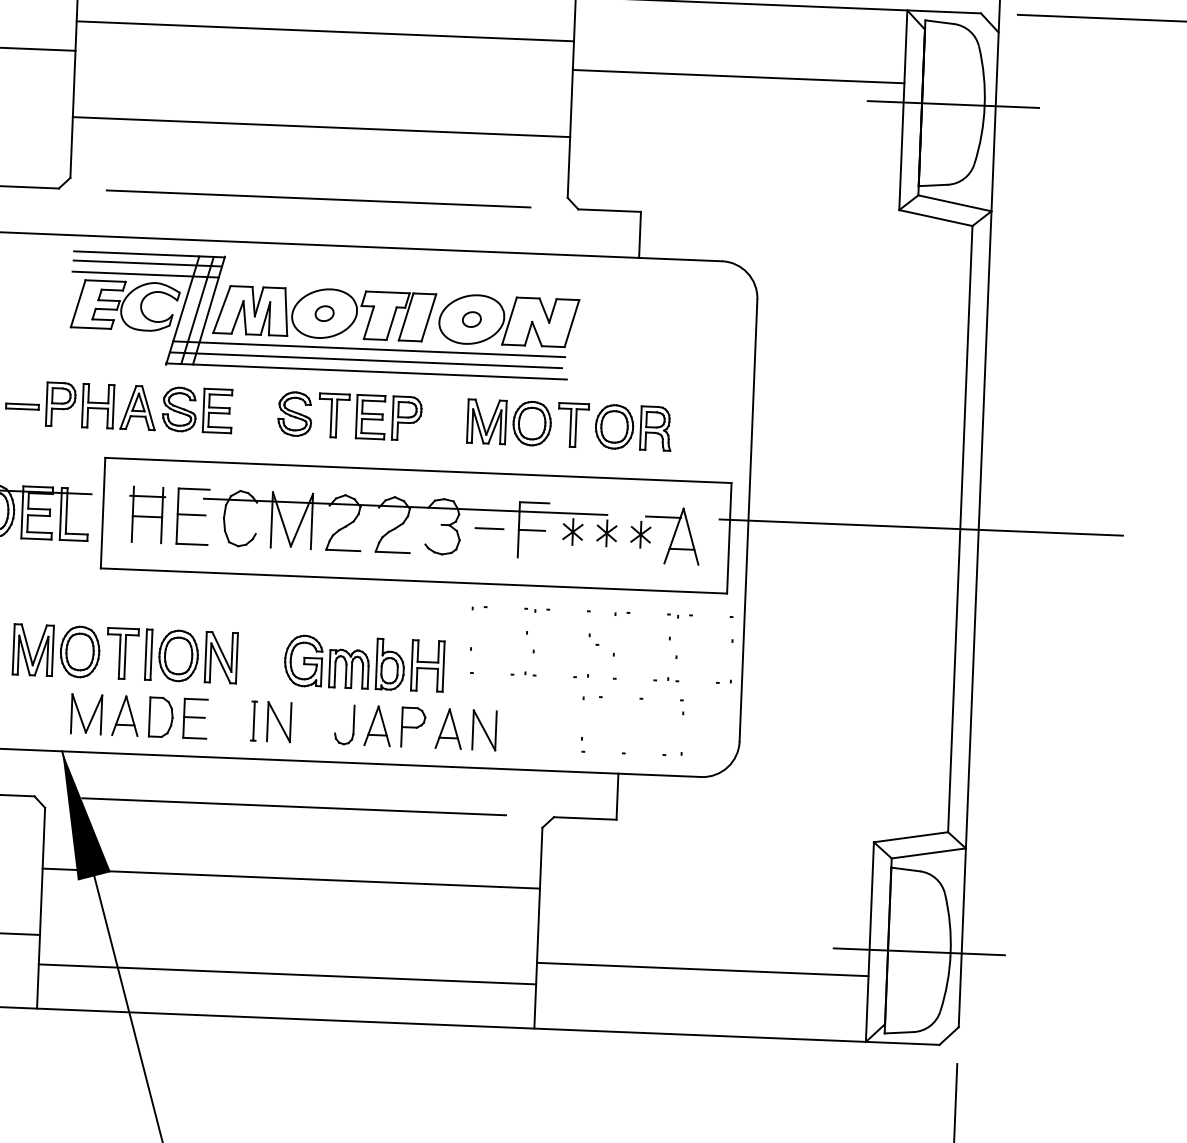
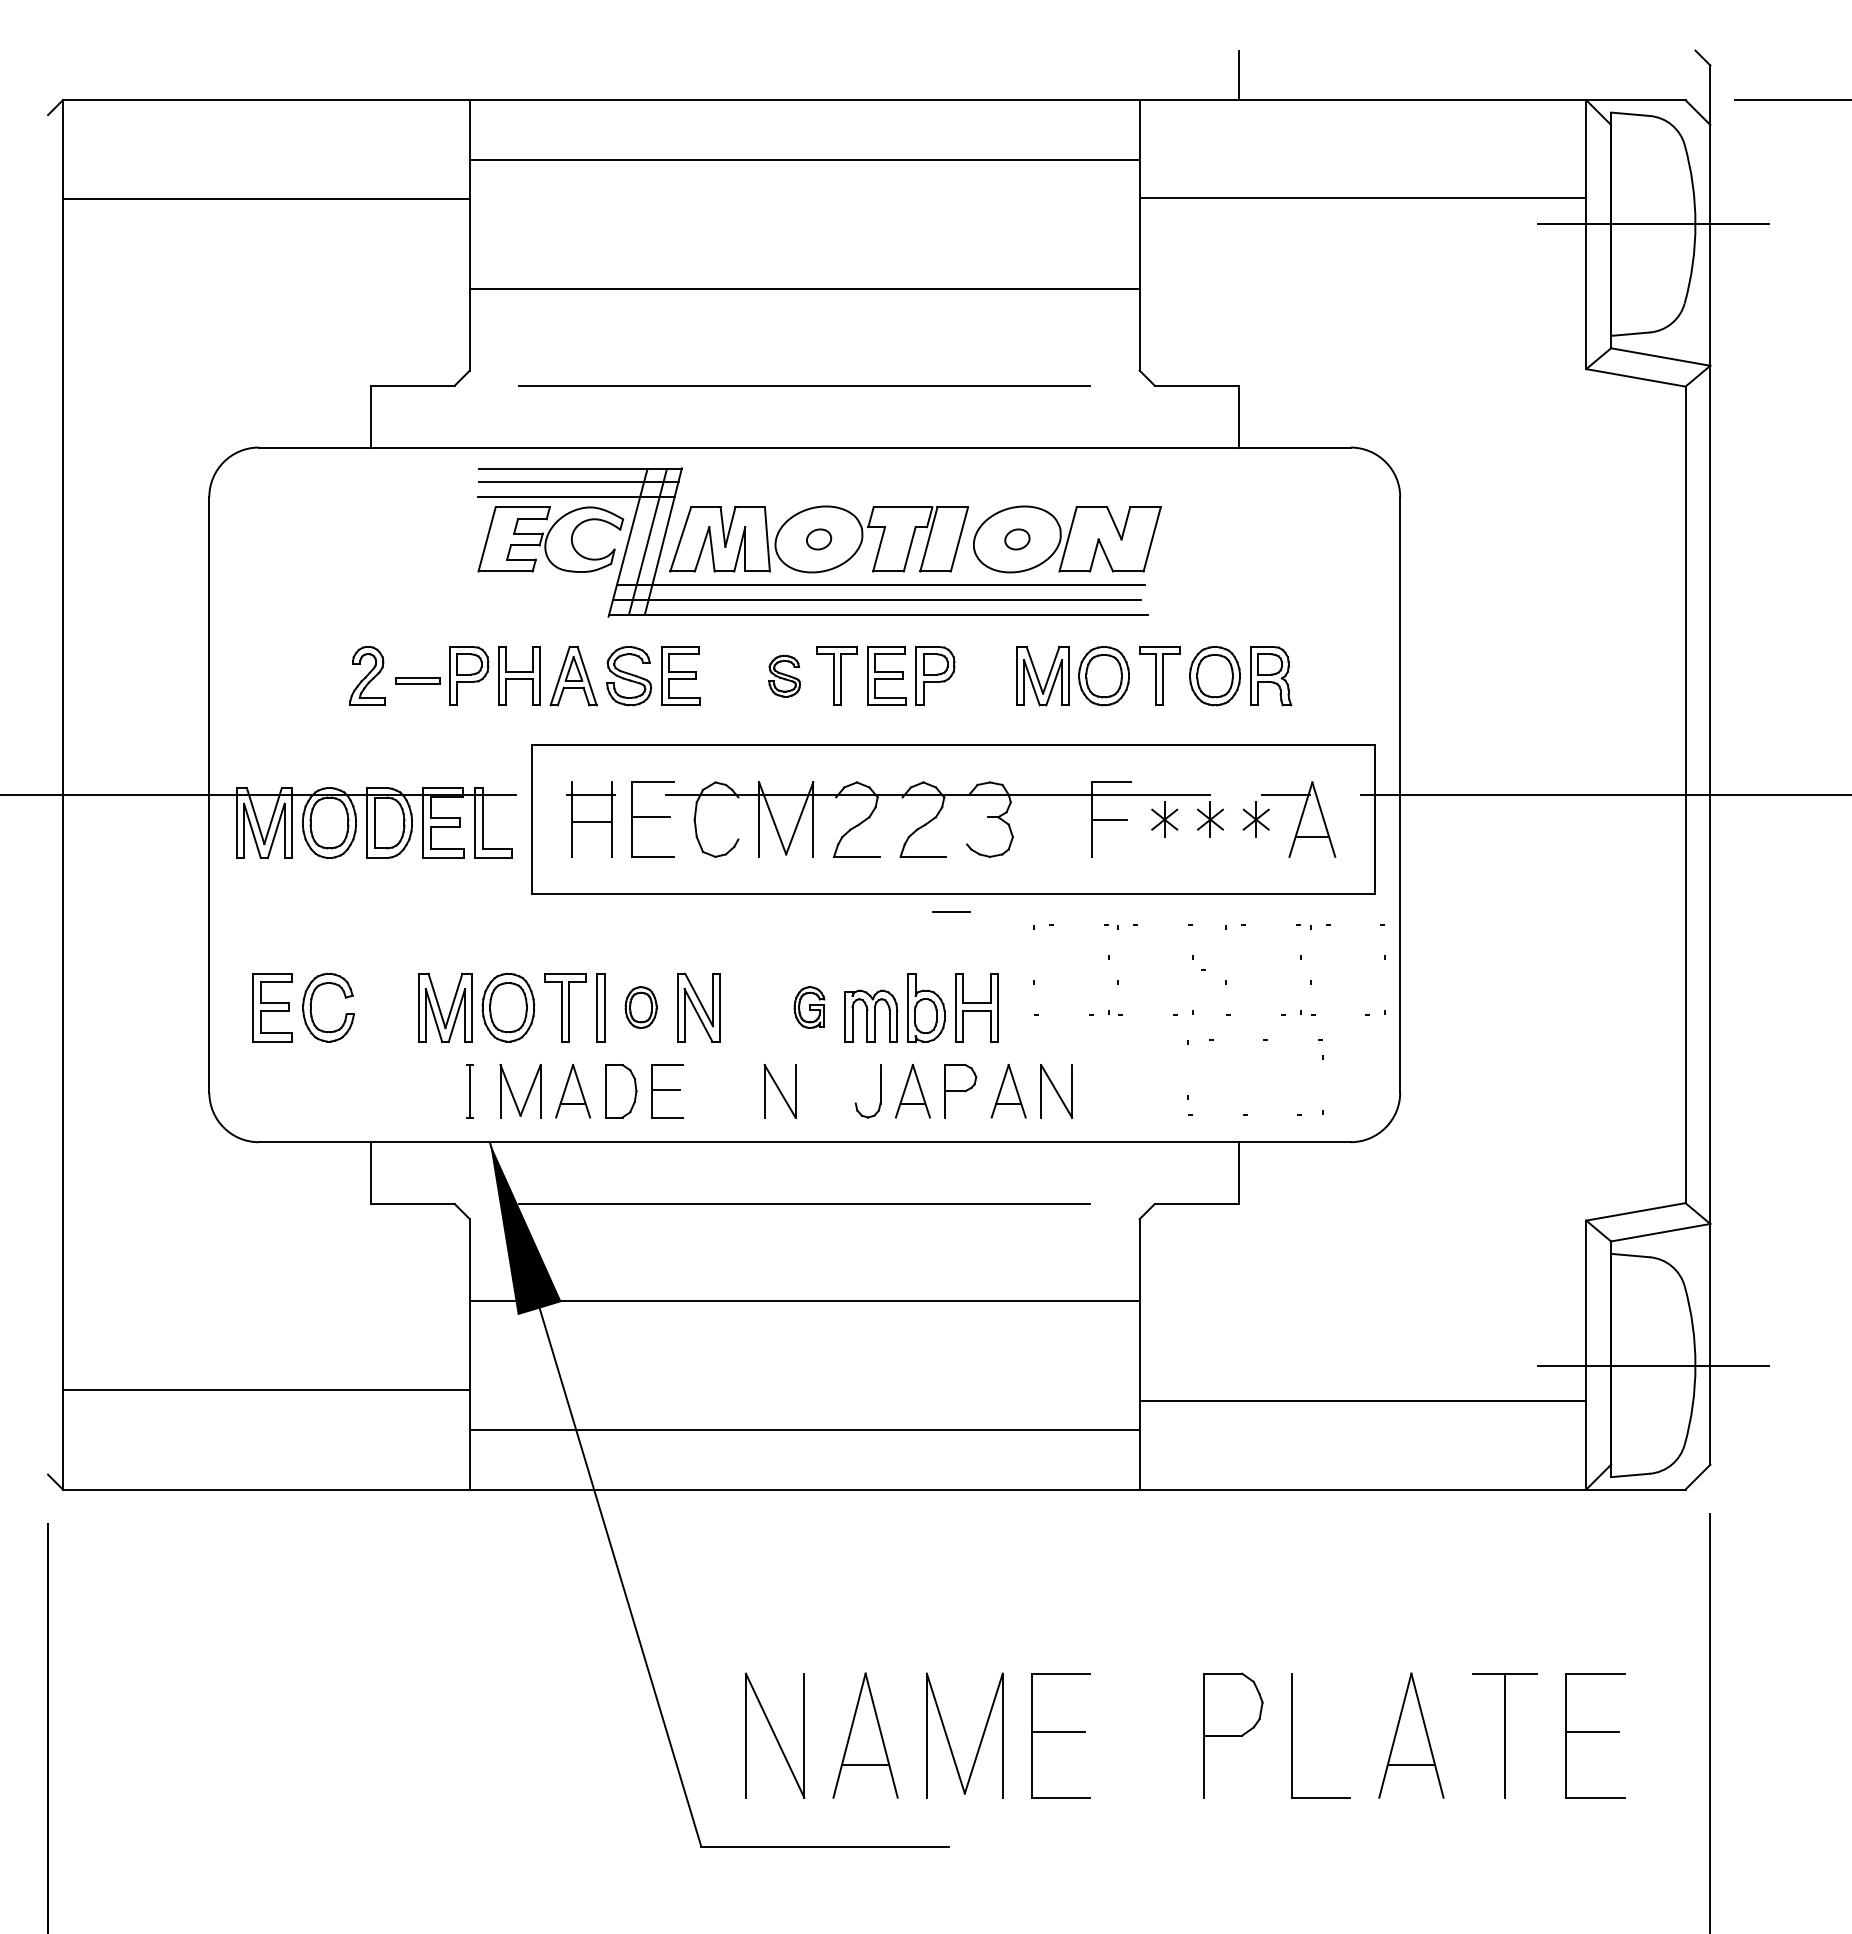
part: (294, 414) -> (784, 676), size x0.7
line: (489, 528) -> (951, 911), moved
part: (178, 655) -> (640, 1007), size x0.6
part: (303, 660) -> (809, 1007), size x0.6
part: (253, 721) -> (469, 1091), moved

